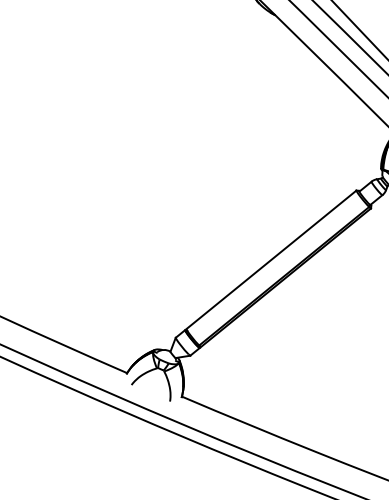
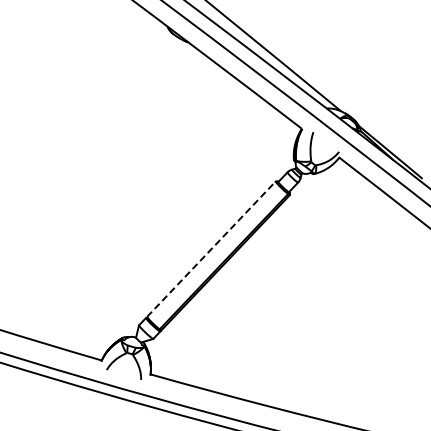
line: (271, 259) -> (211, 248), solid -> dashed

